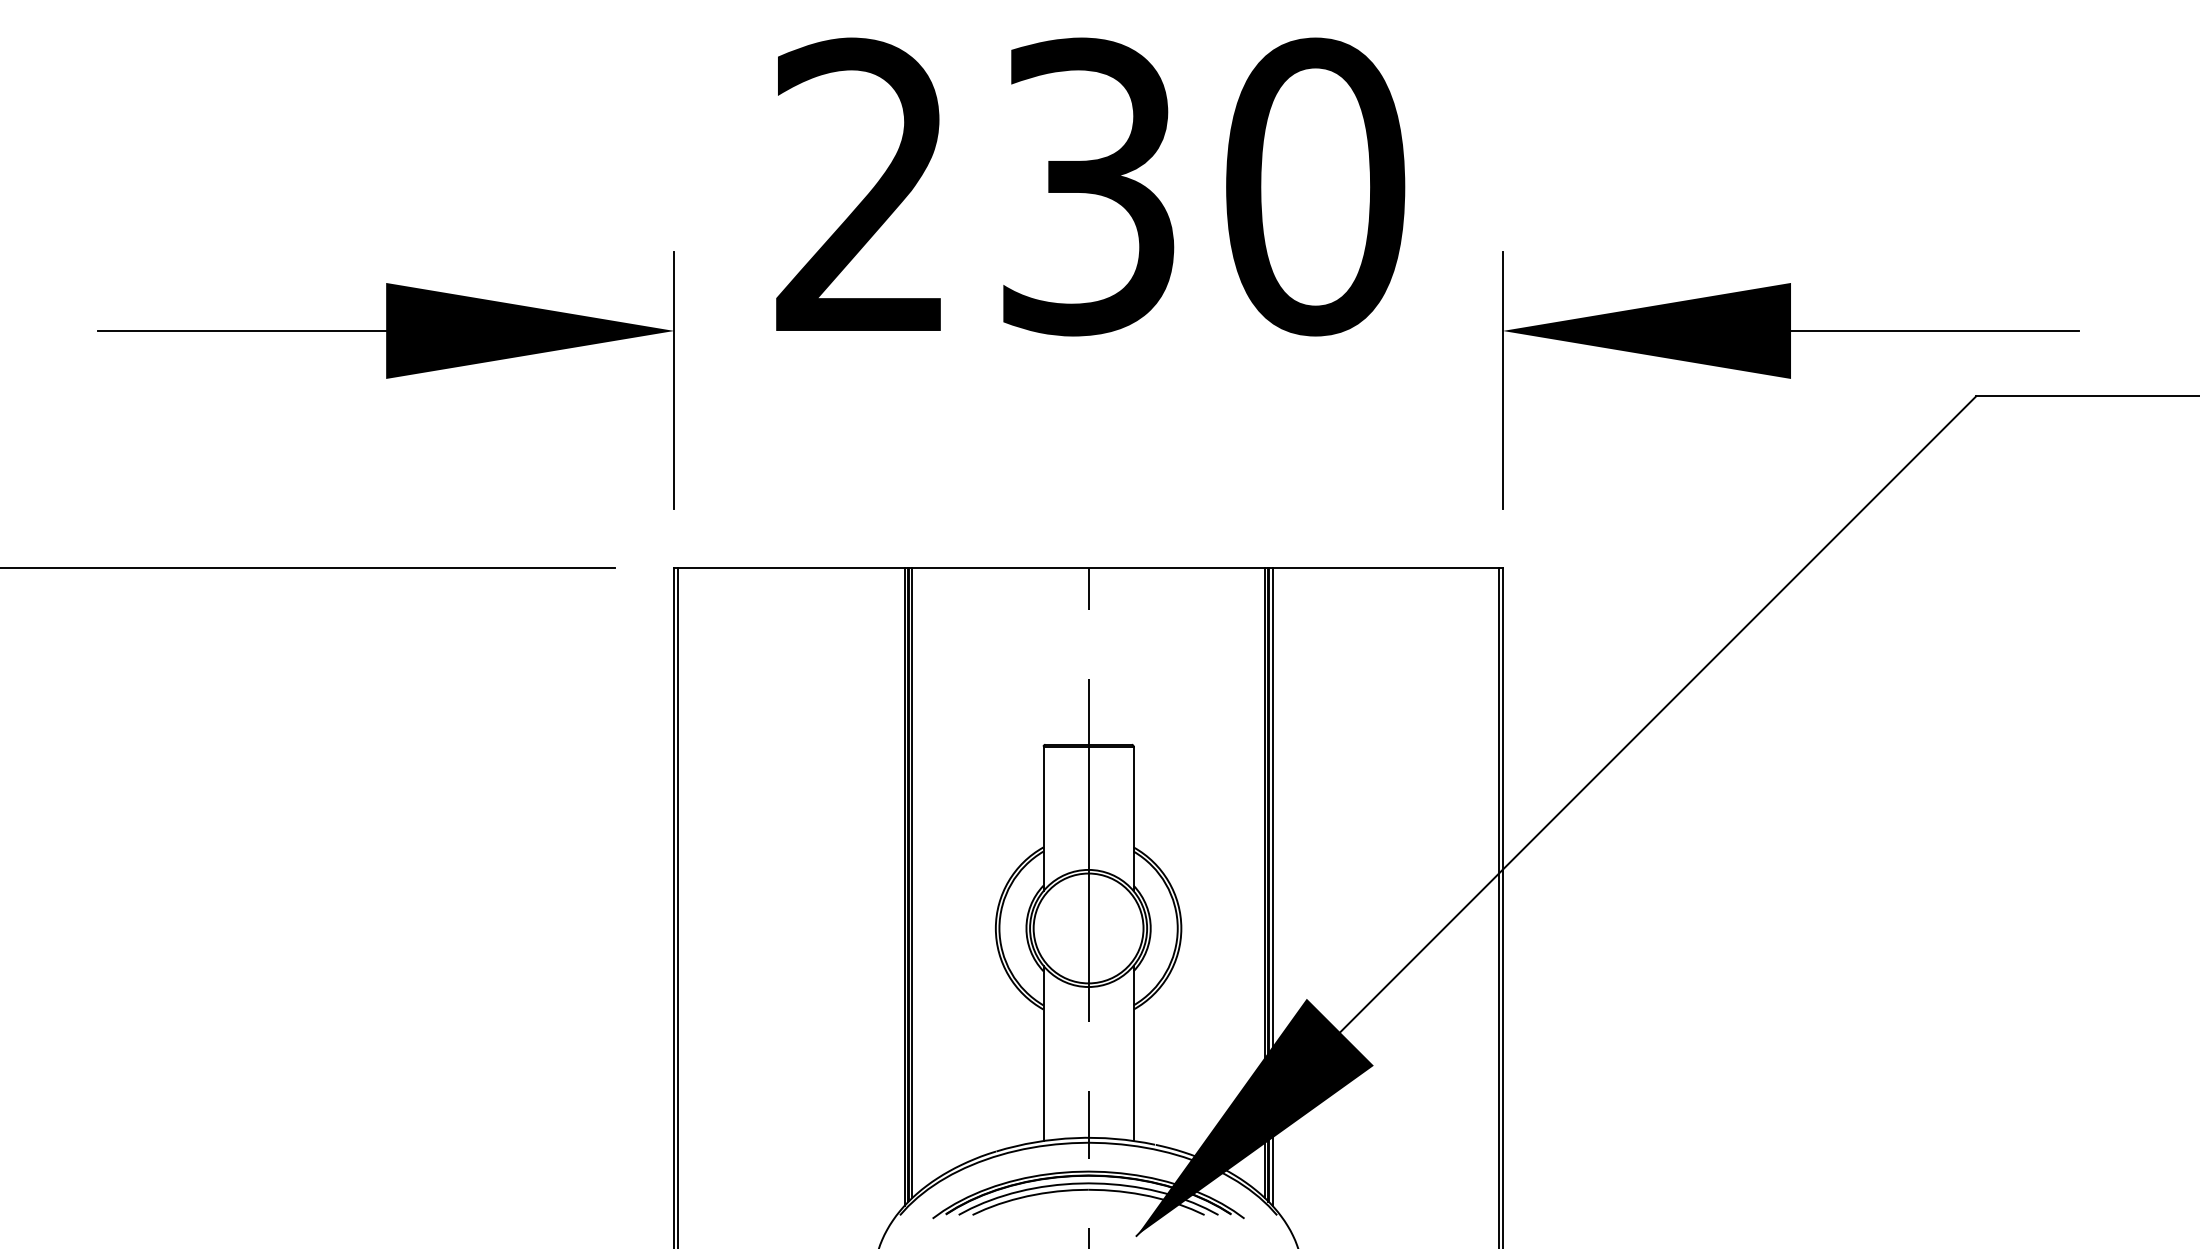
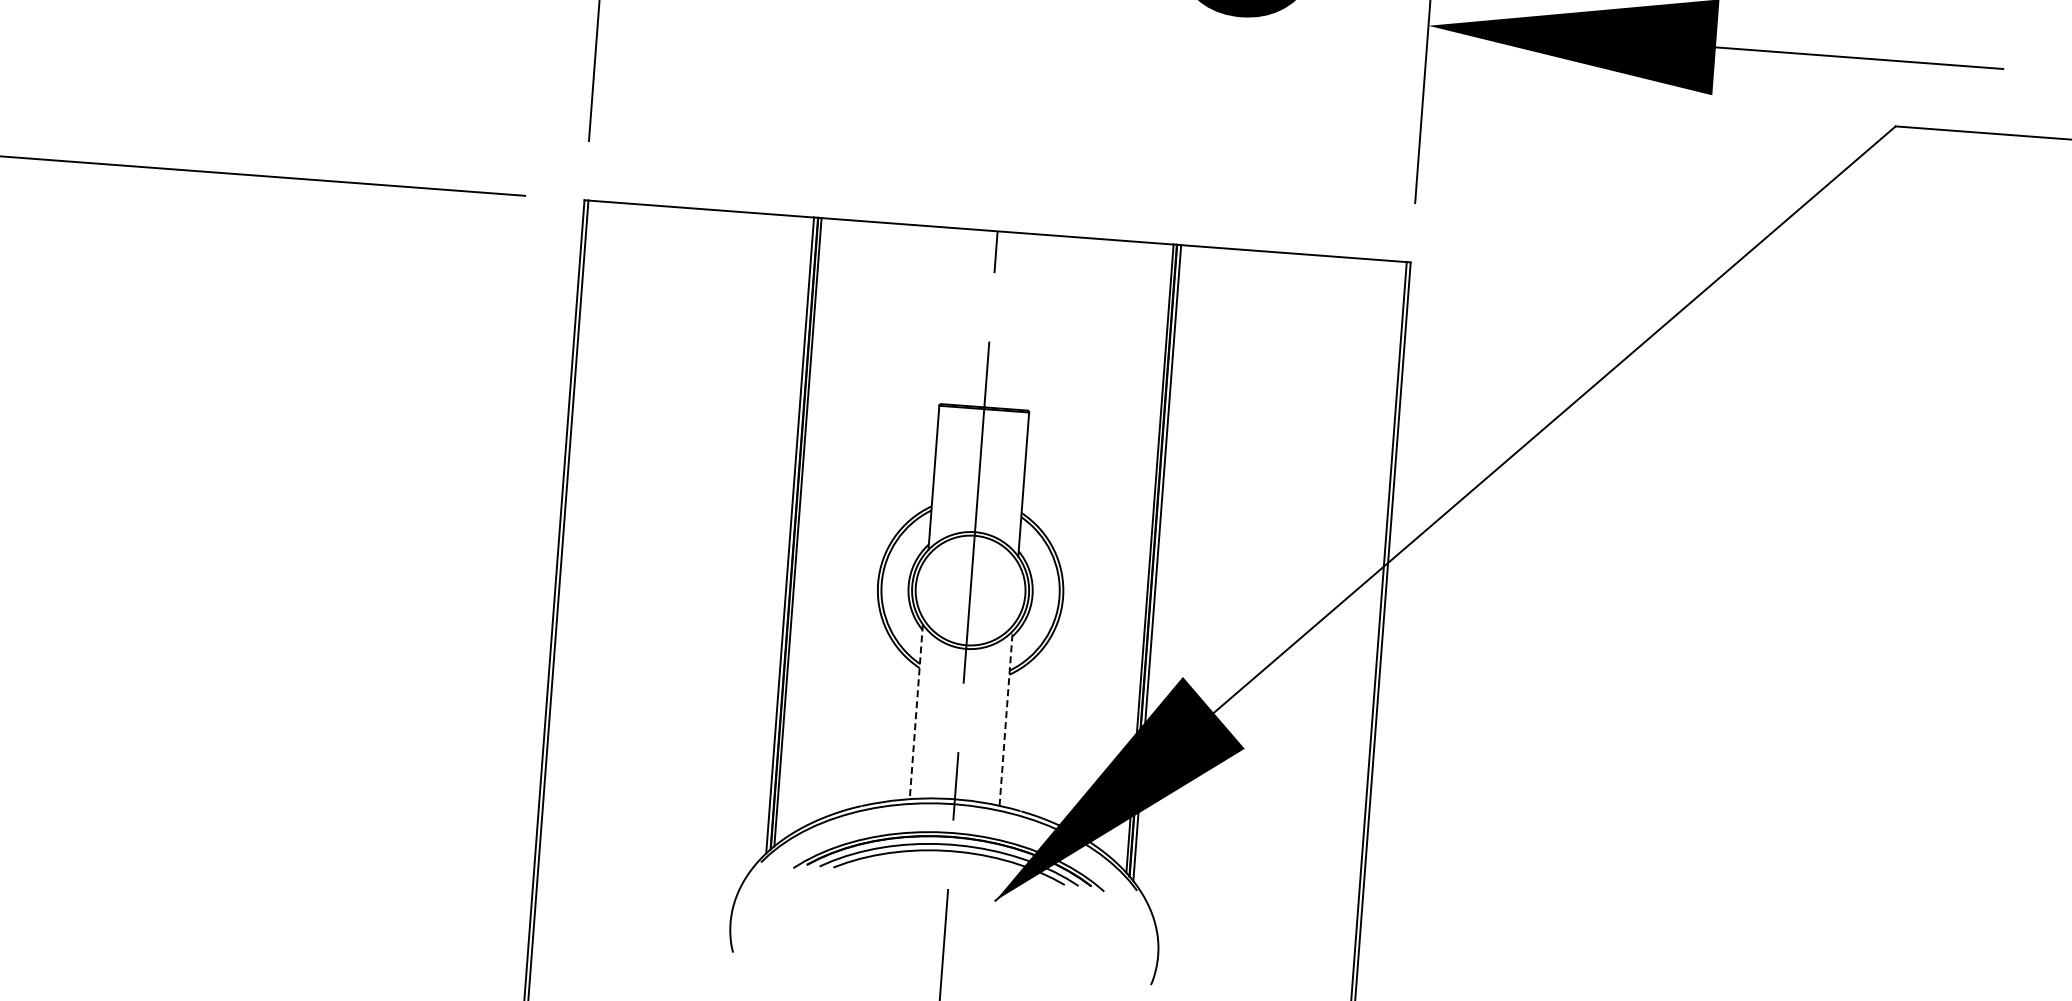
line: (1043, 1053) -> (916, 711), solid -> dashed
line: (1133, 1053) -> (1006, 718), solid -> dashed

